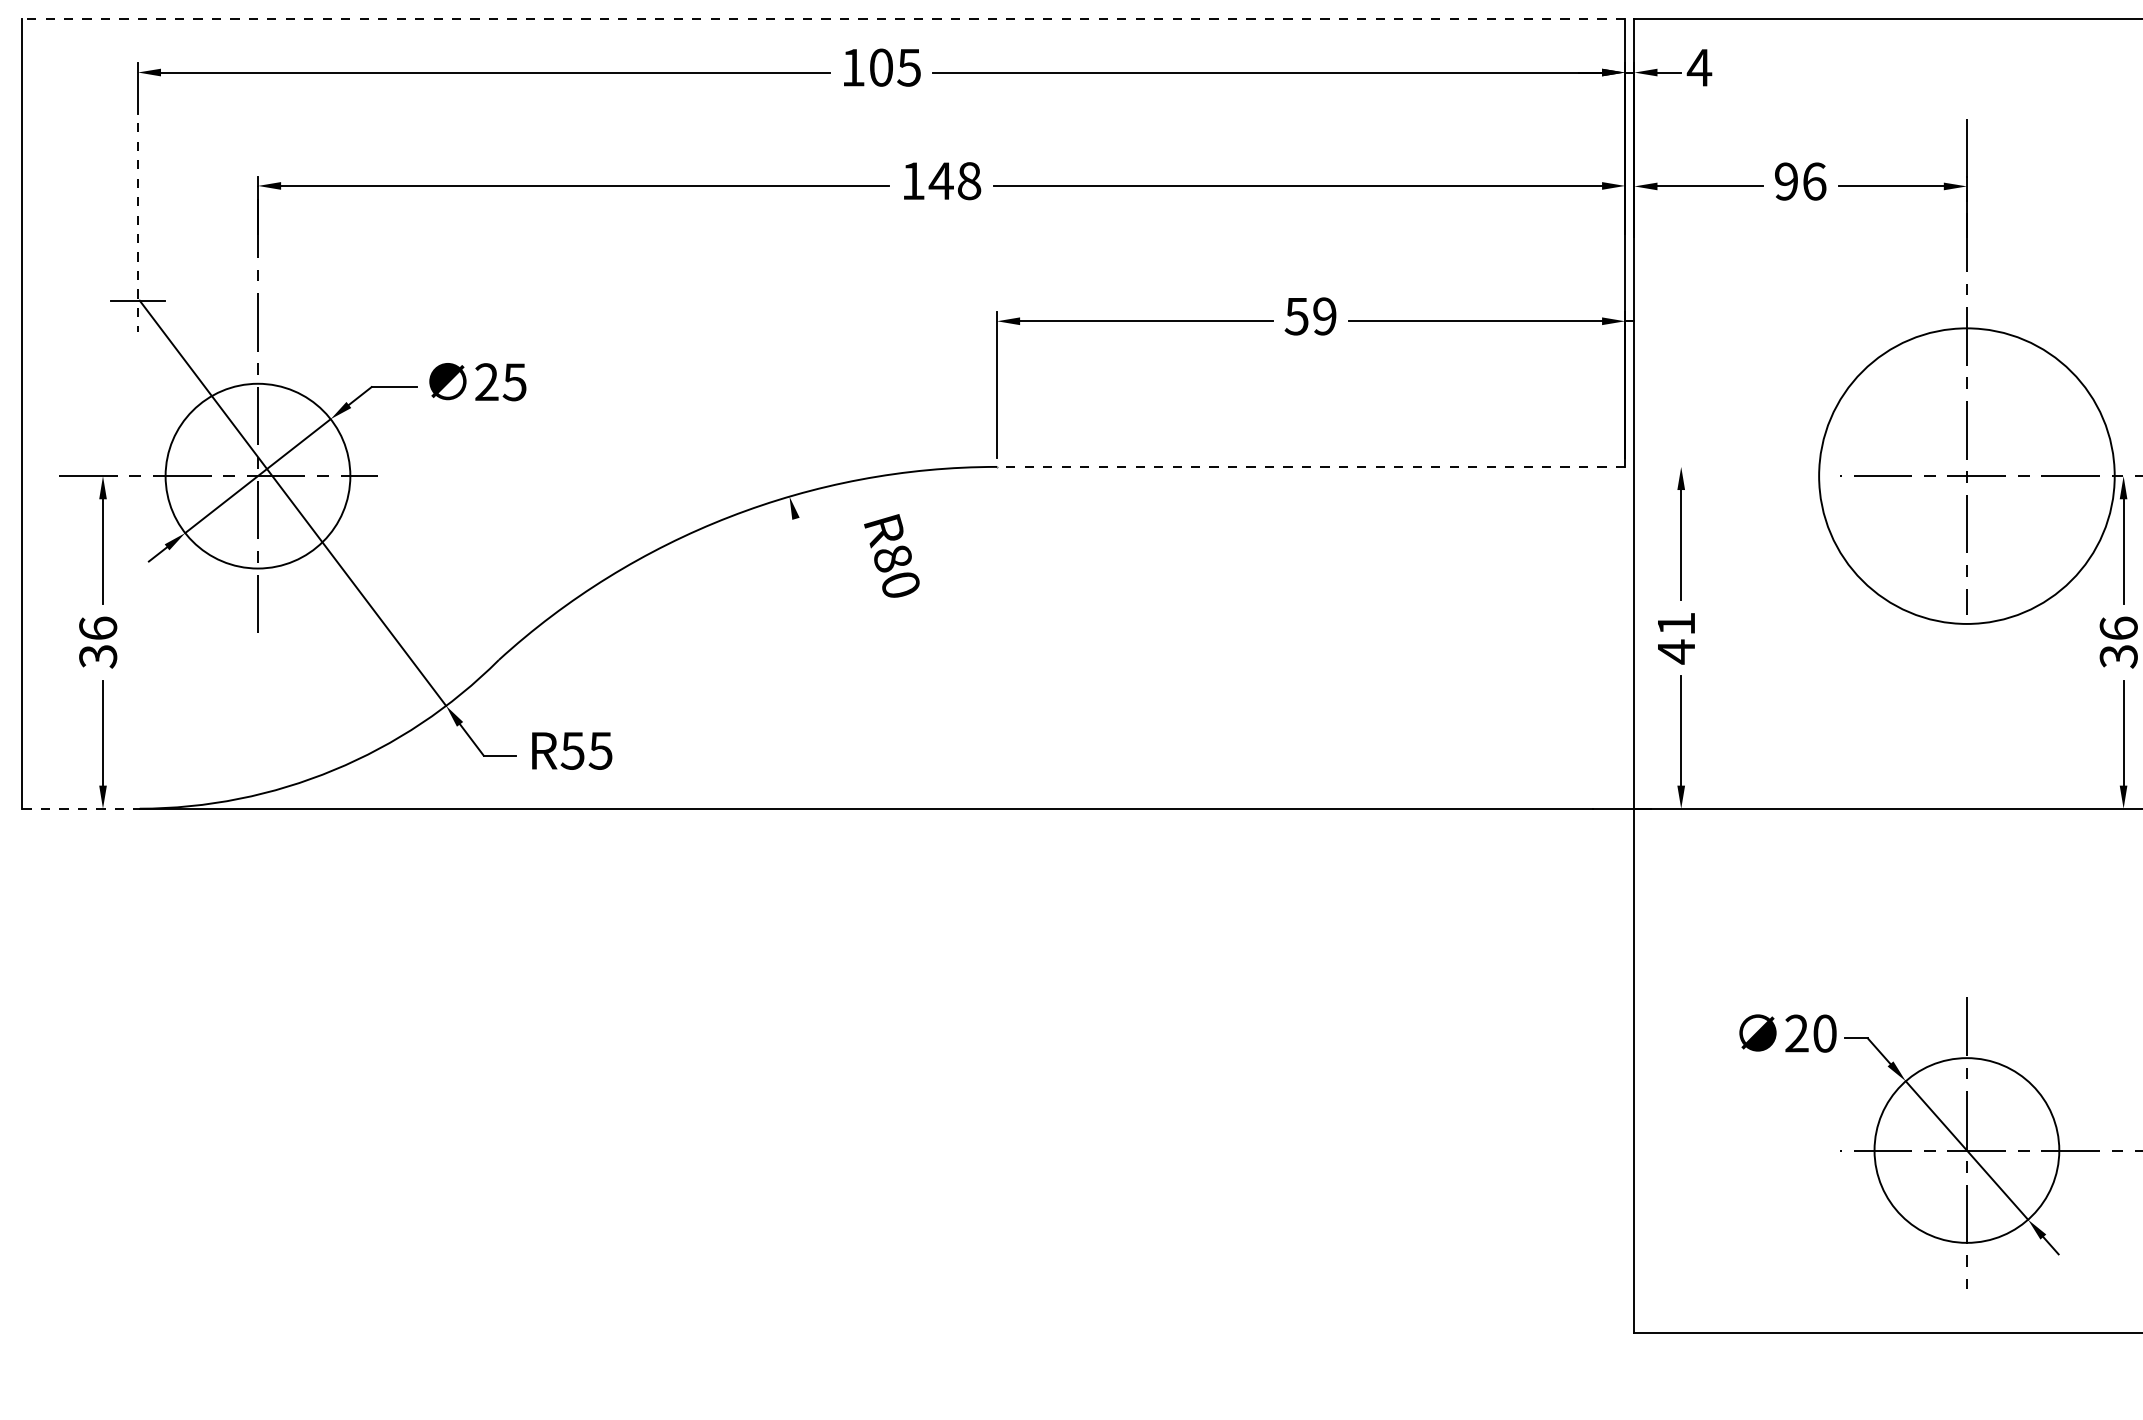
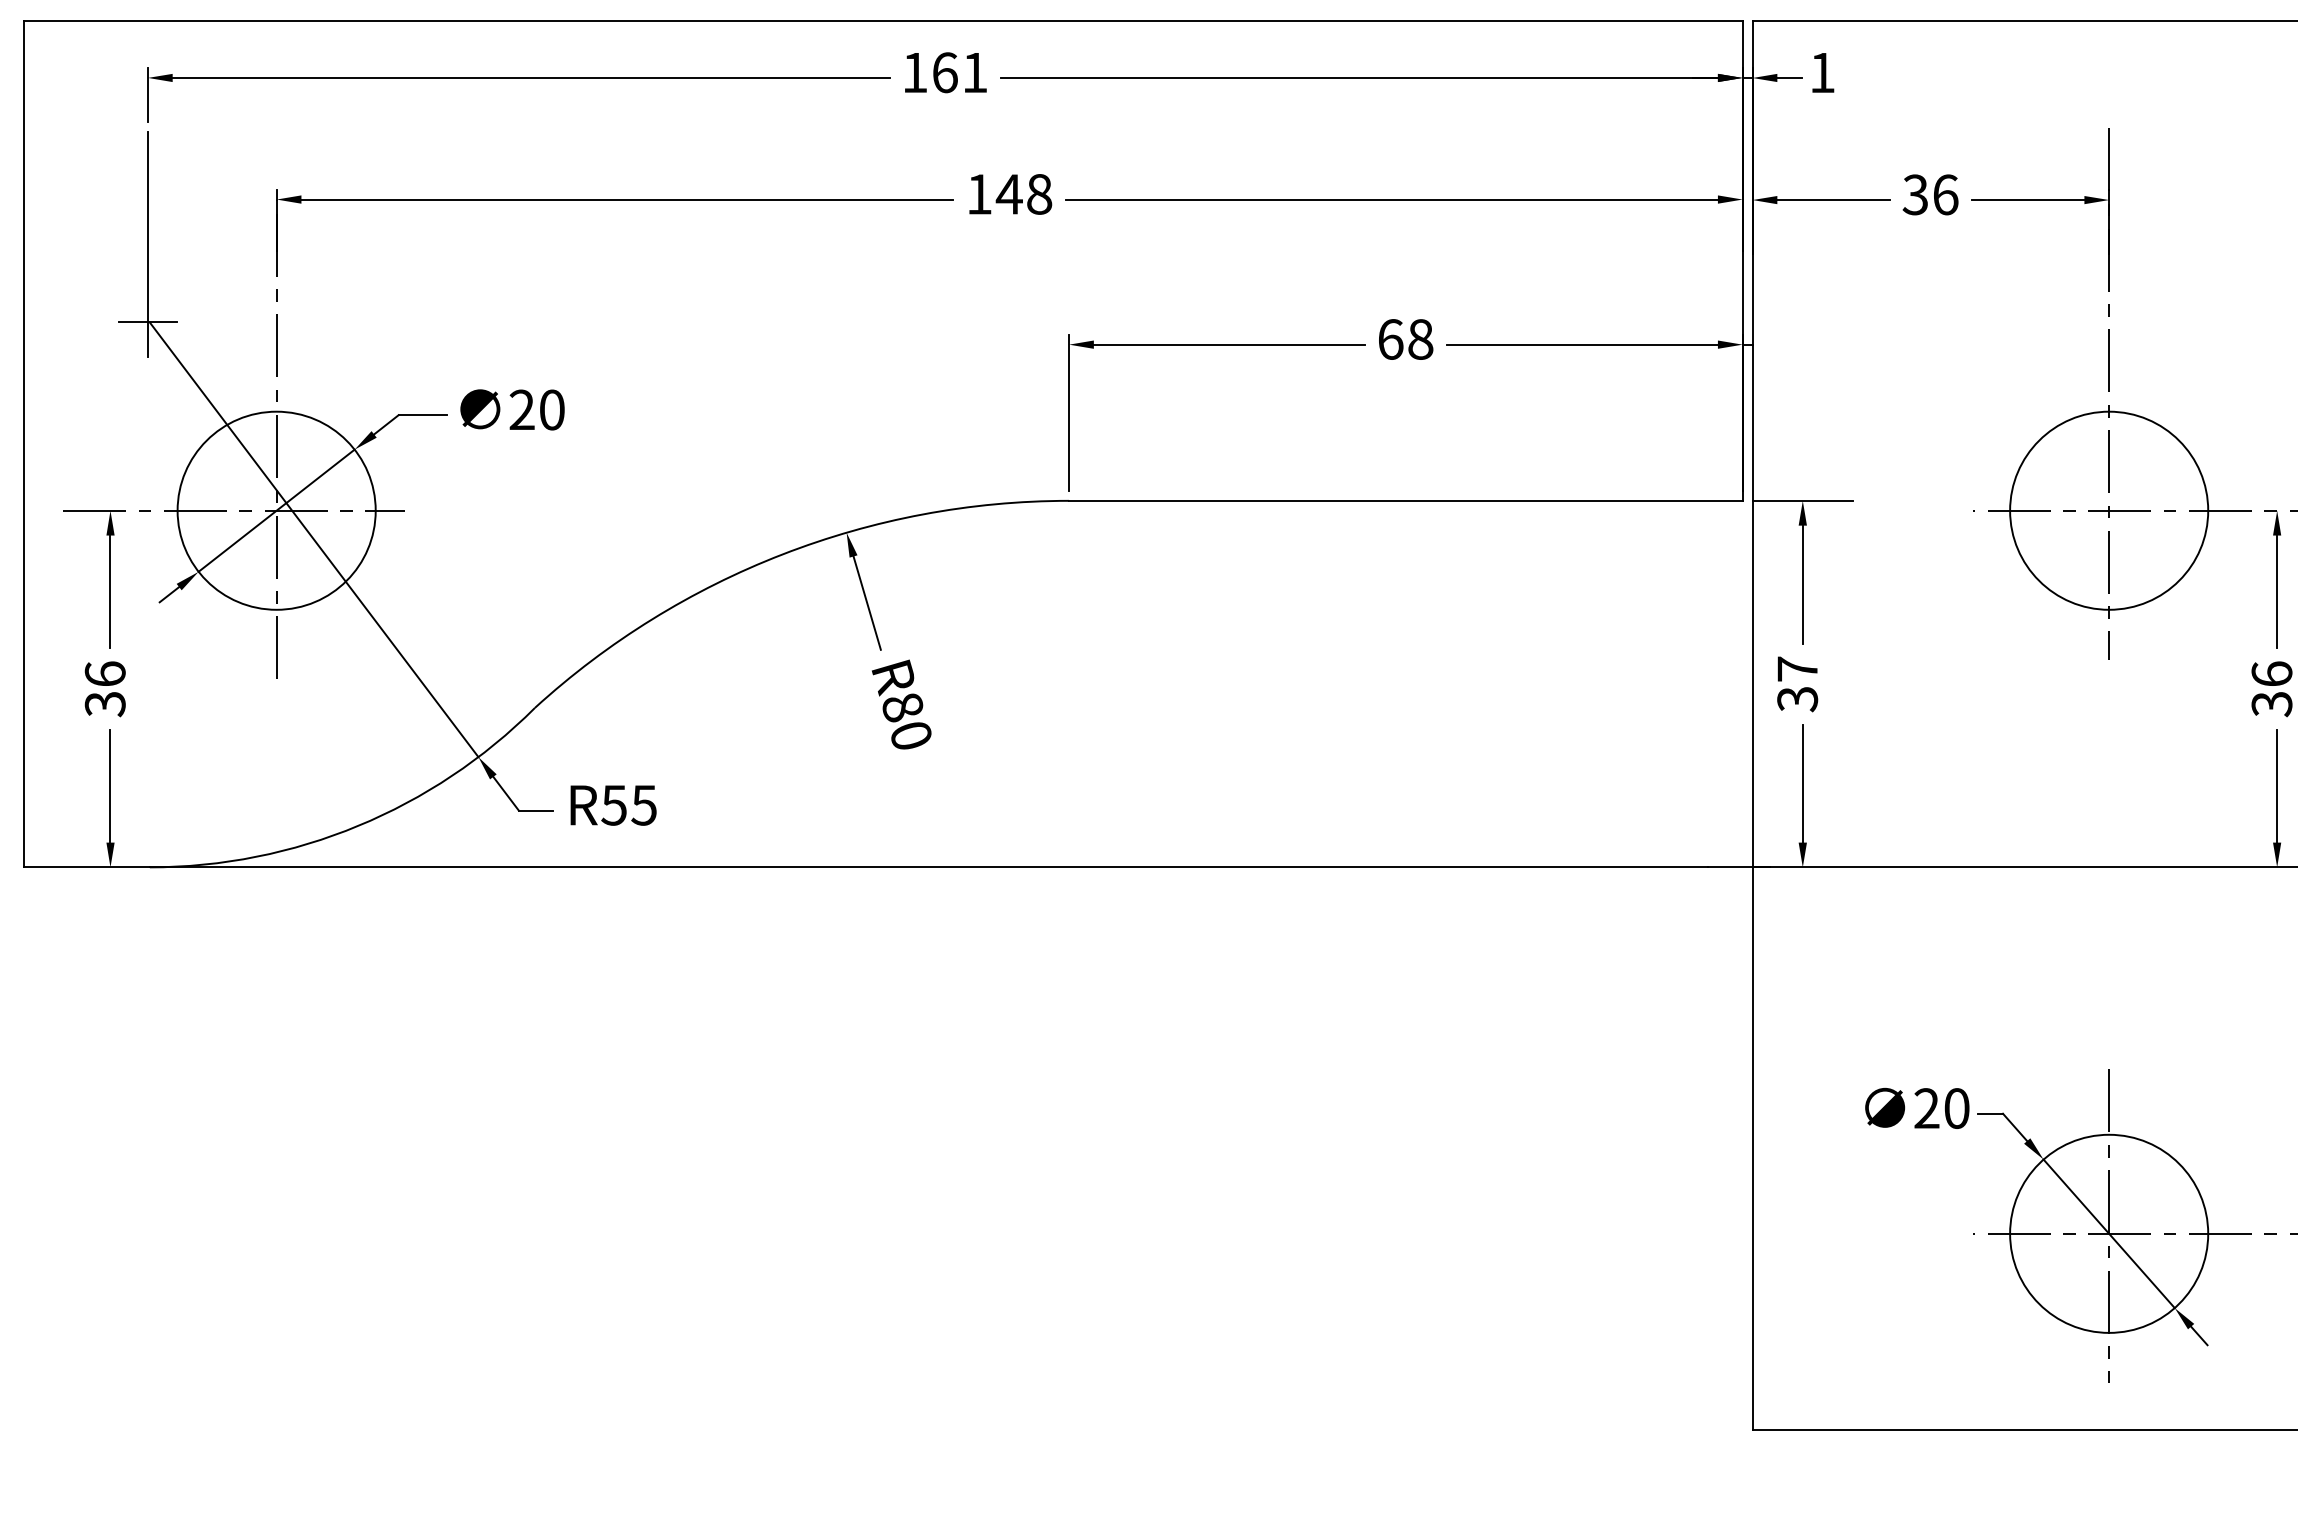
line: (823, 19) -> (883, 21), dashed -> solid
text: (895, 67) -> (960, 72), 105 -> 161
text: (1699, 67) -> (1822, 72), 4 -> 1
text: (1785, 181) -> (1914, 194), 96 -> 36
line: (137, 227) -> (147, 244), dashed -> solid
text: (1310, 316) -> (1405, 339), 59 -> 68
text: (514, 382) -> (551, 410), 25 -> 20
line: (1310, 466) -> (1405, 500), dashed -> solid
line: (1681, 466) -> (1803, 500), added
circle: (1966, 475) -> (2108, 510), size x0.62
text: (891, 555) -> (901, 704), moved
line: (808, 561) -> (866, 602), added
text: (1676, 638) -> (1797, 684), 41 -> 37
line: (81, 808) -> (87, 867), dashed -> solid

